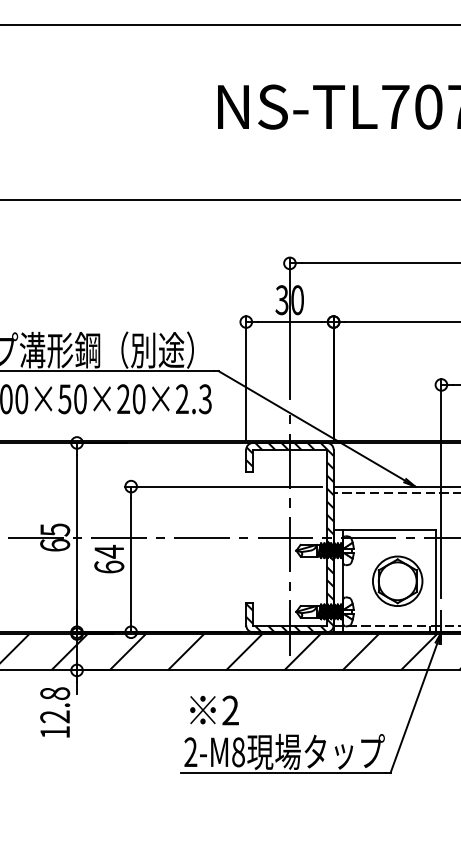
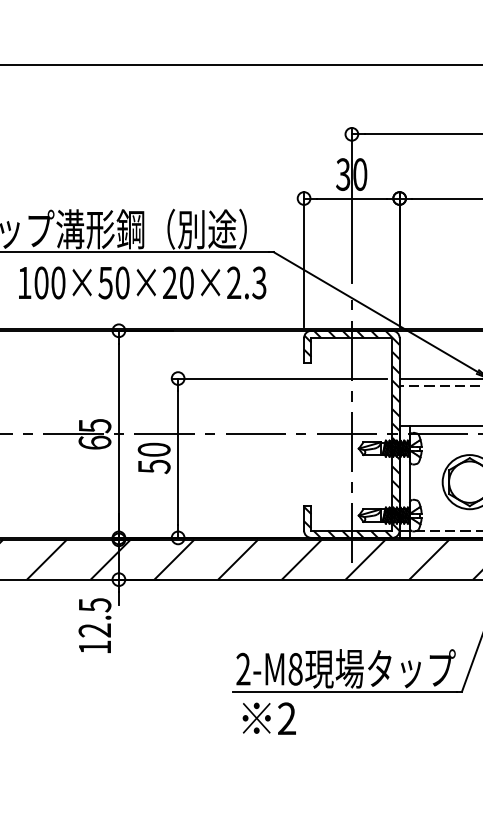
text: (109, 558) -> (154, 457), 64 -> 50
text: (55, 693) -> (95, 604), 12.8 -> 12.5
text: (214, 710) -> (269, 718), moved

